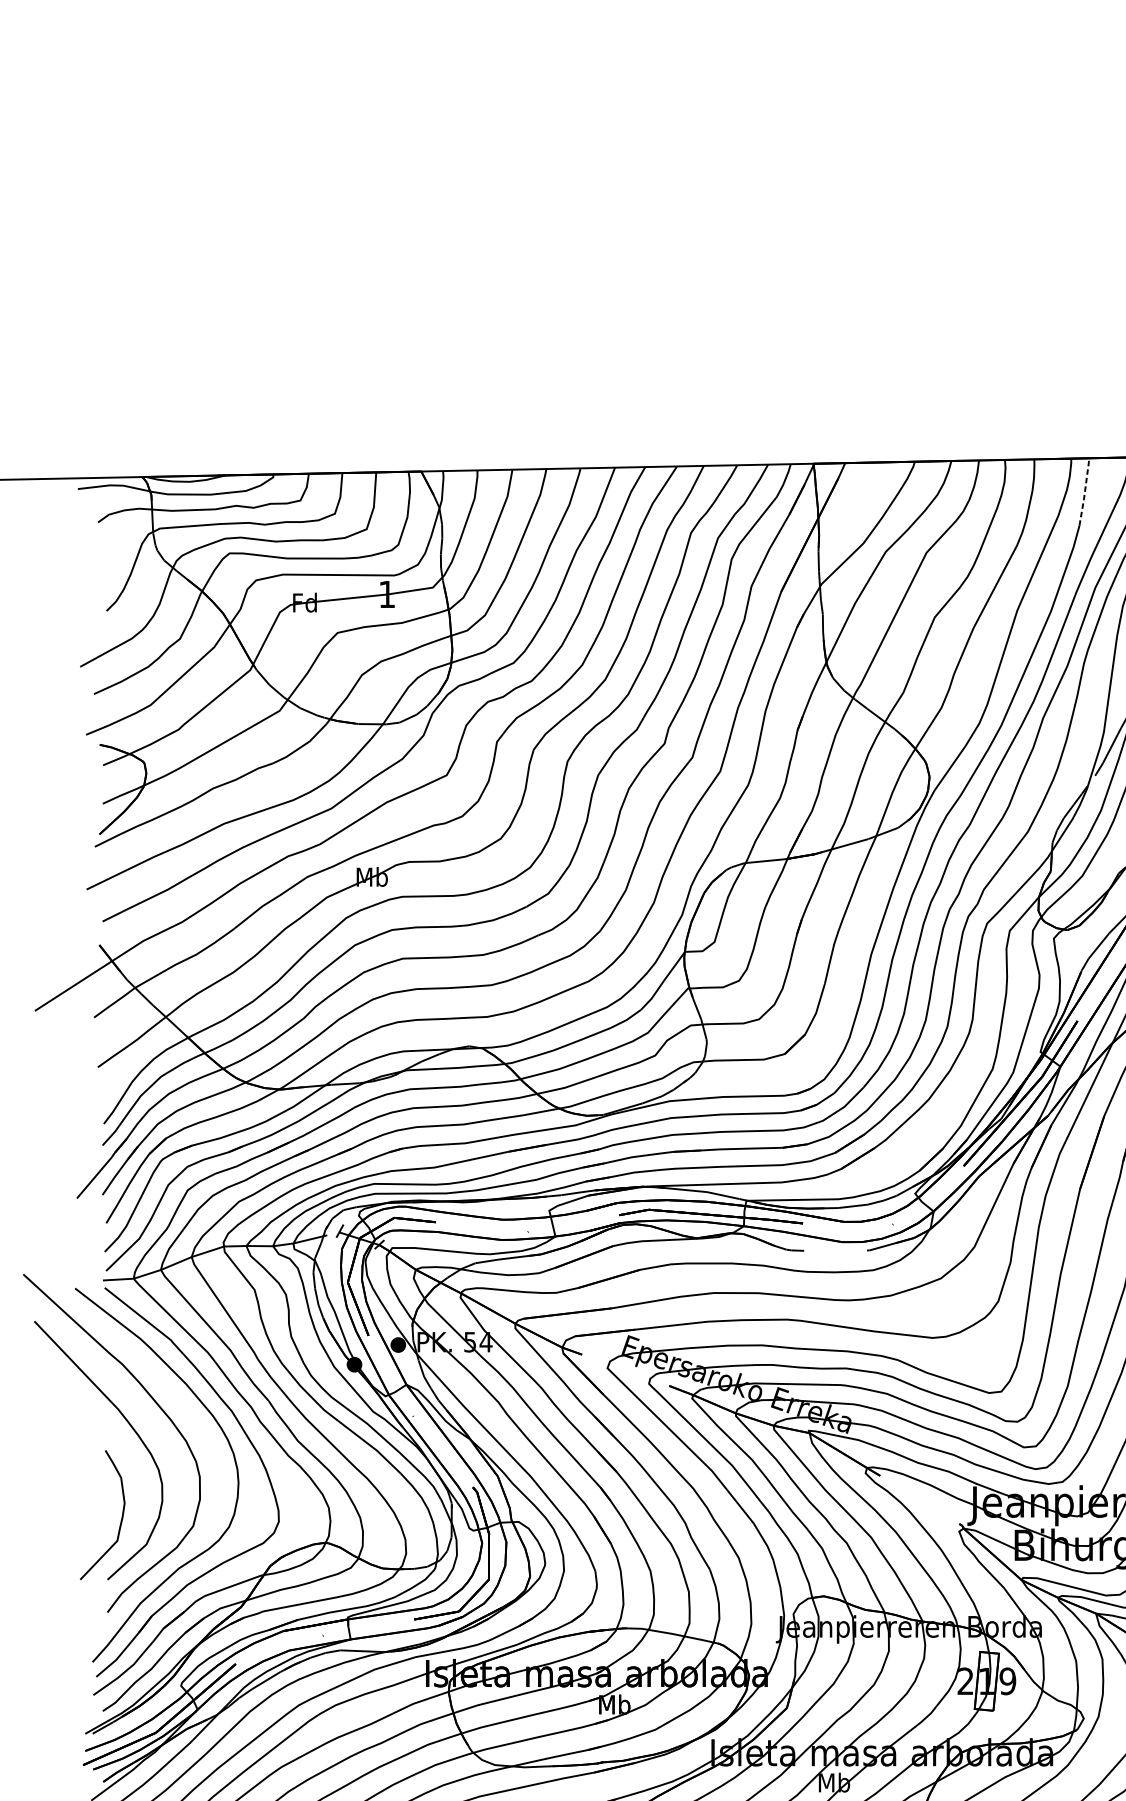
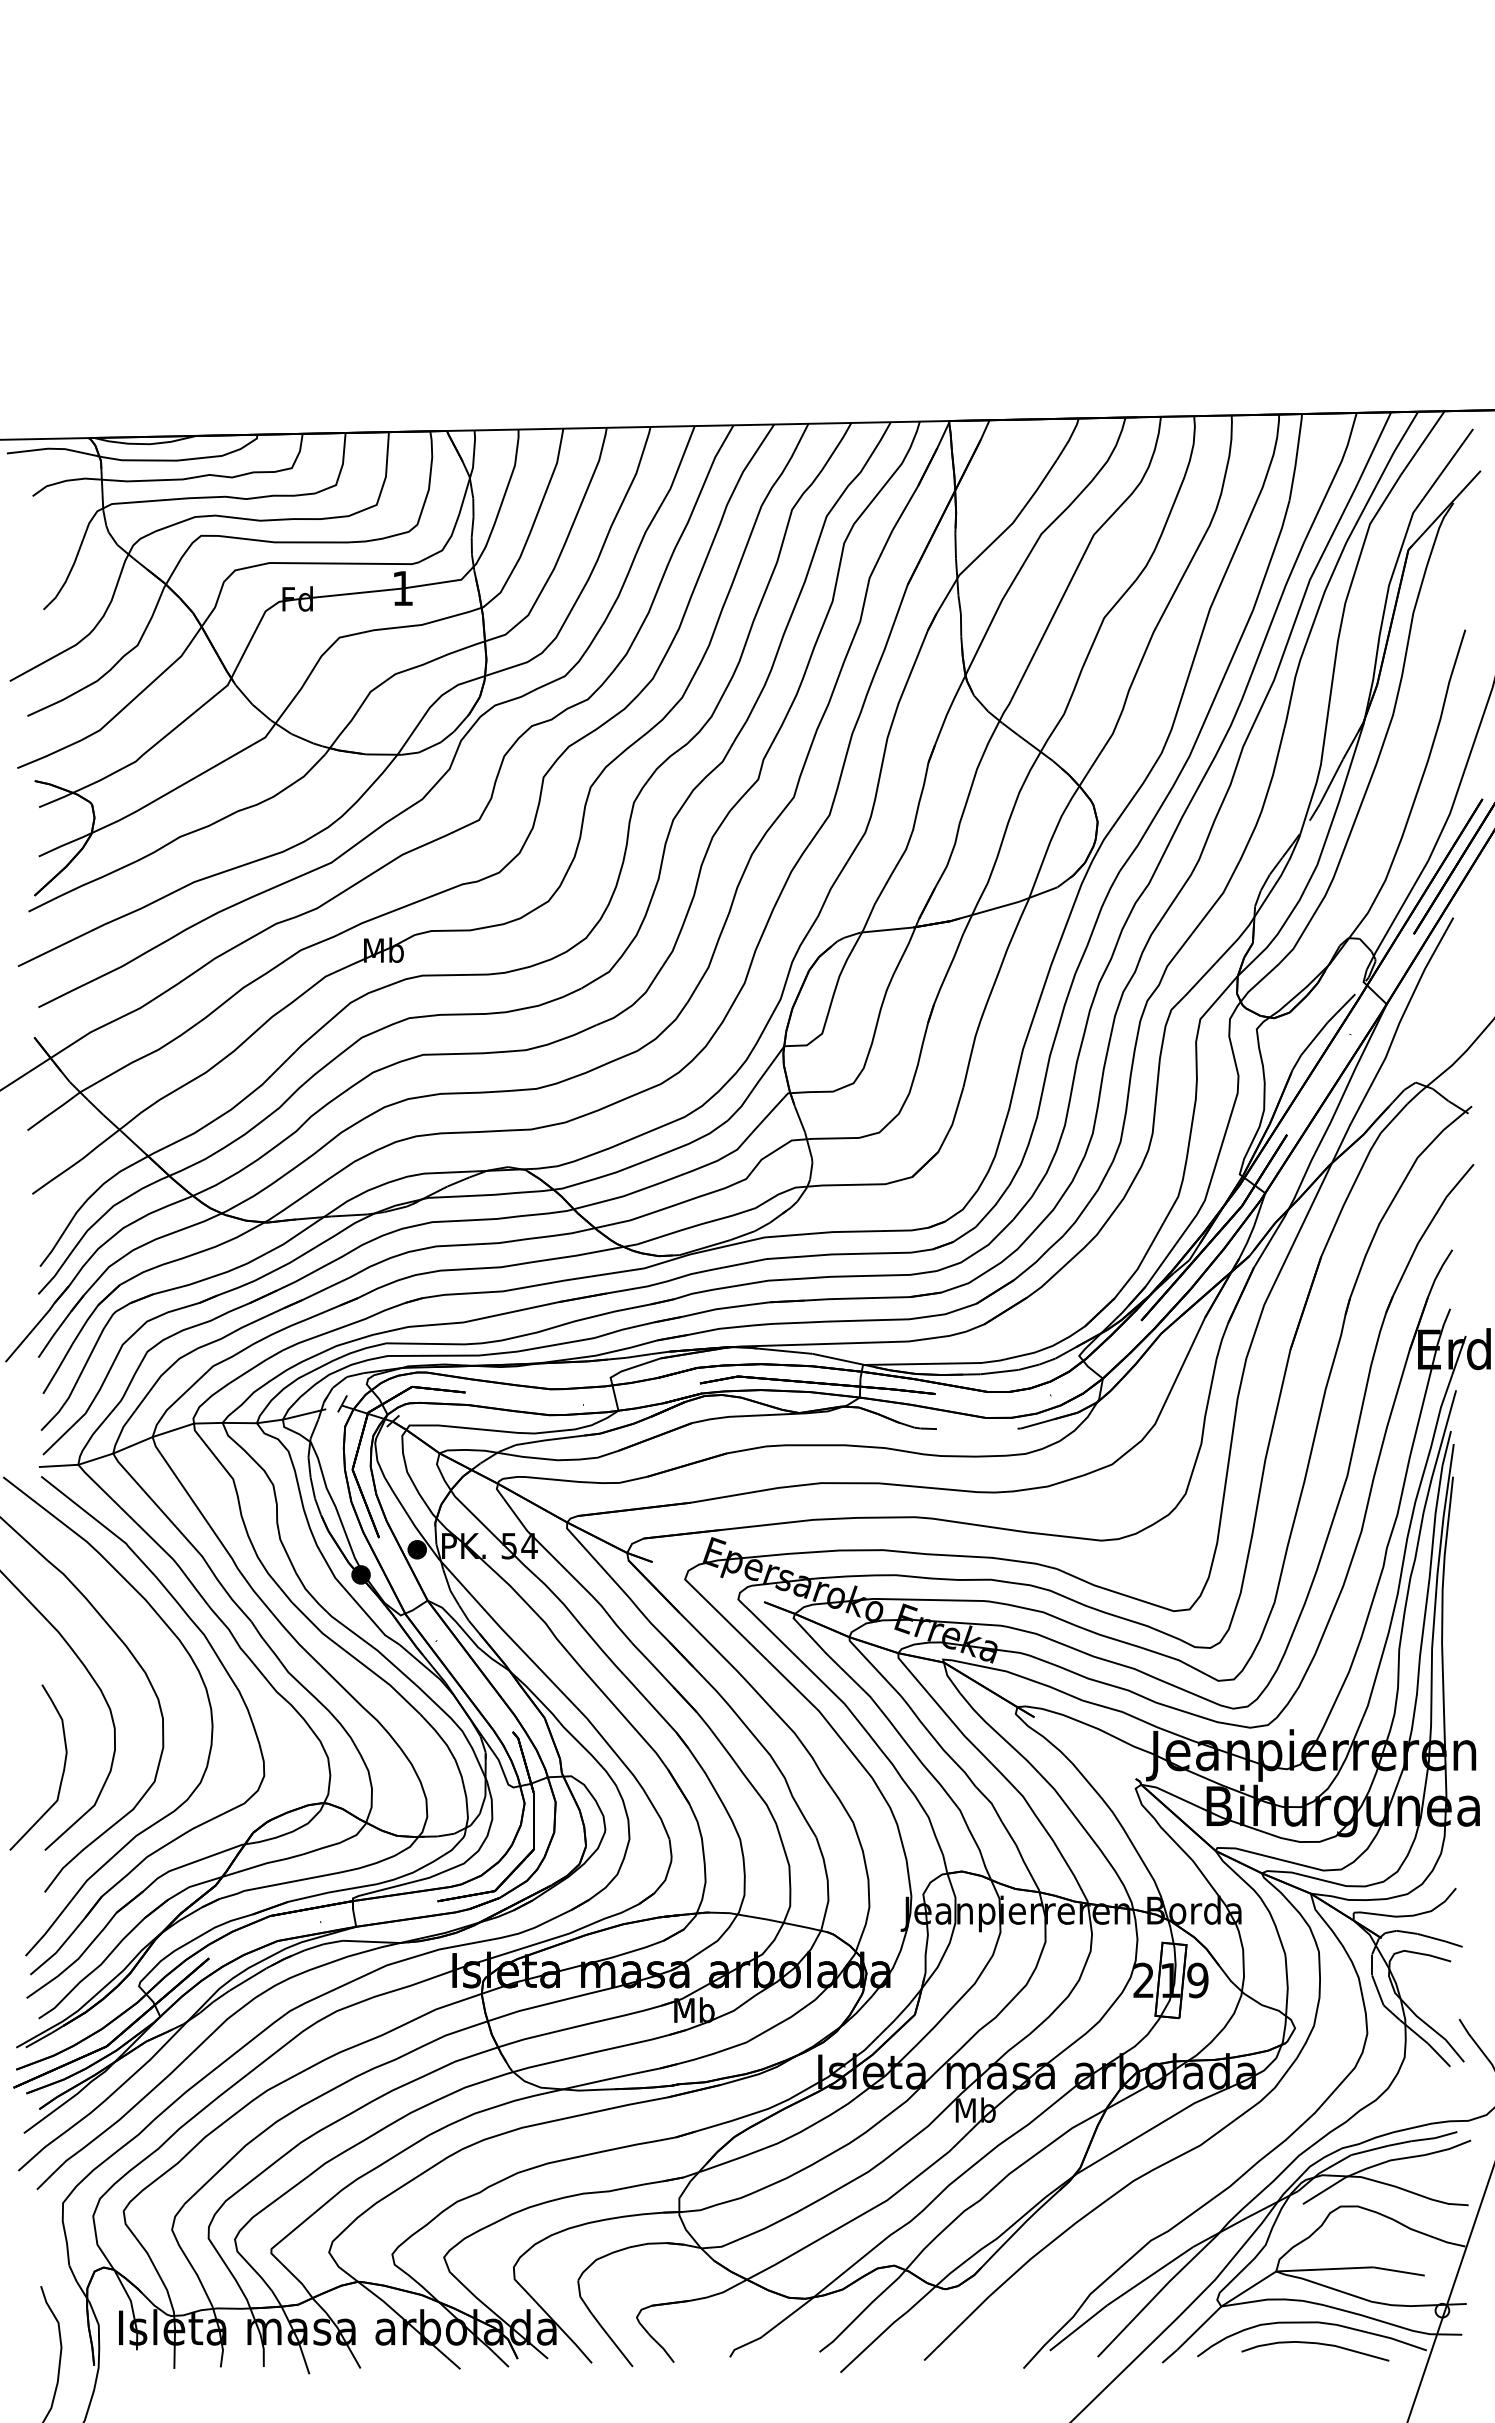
line: (1084, 492) -> (1296, 457), dashed -> solid

